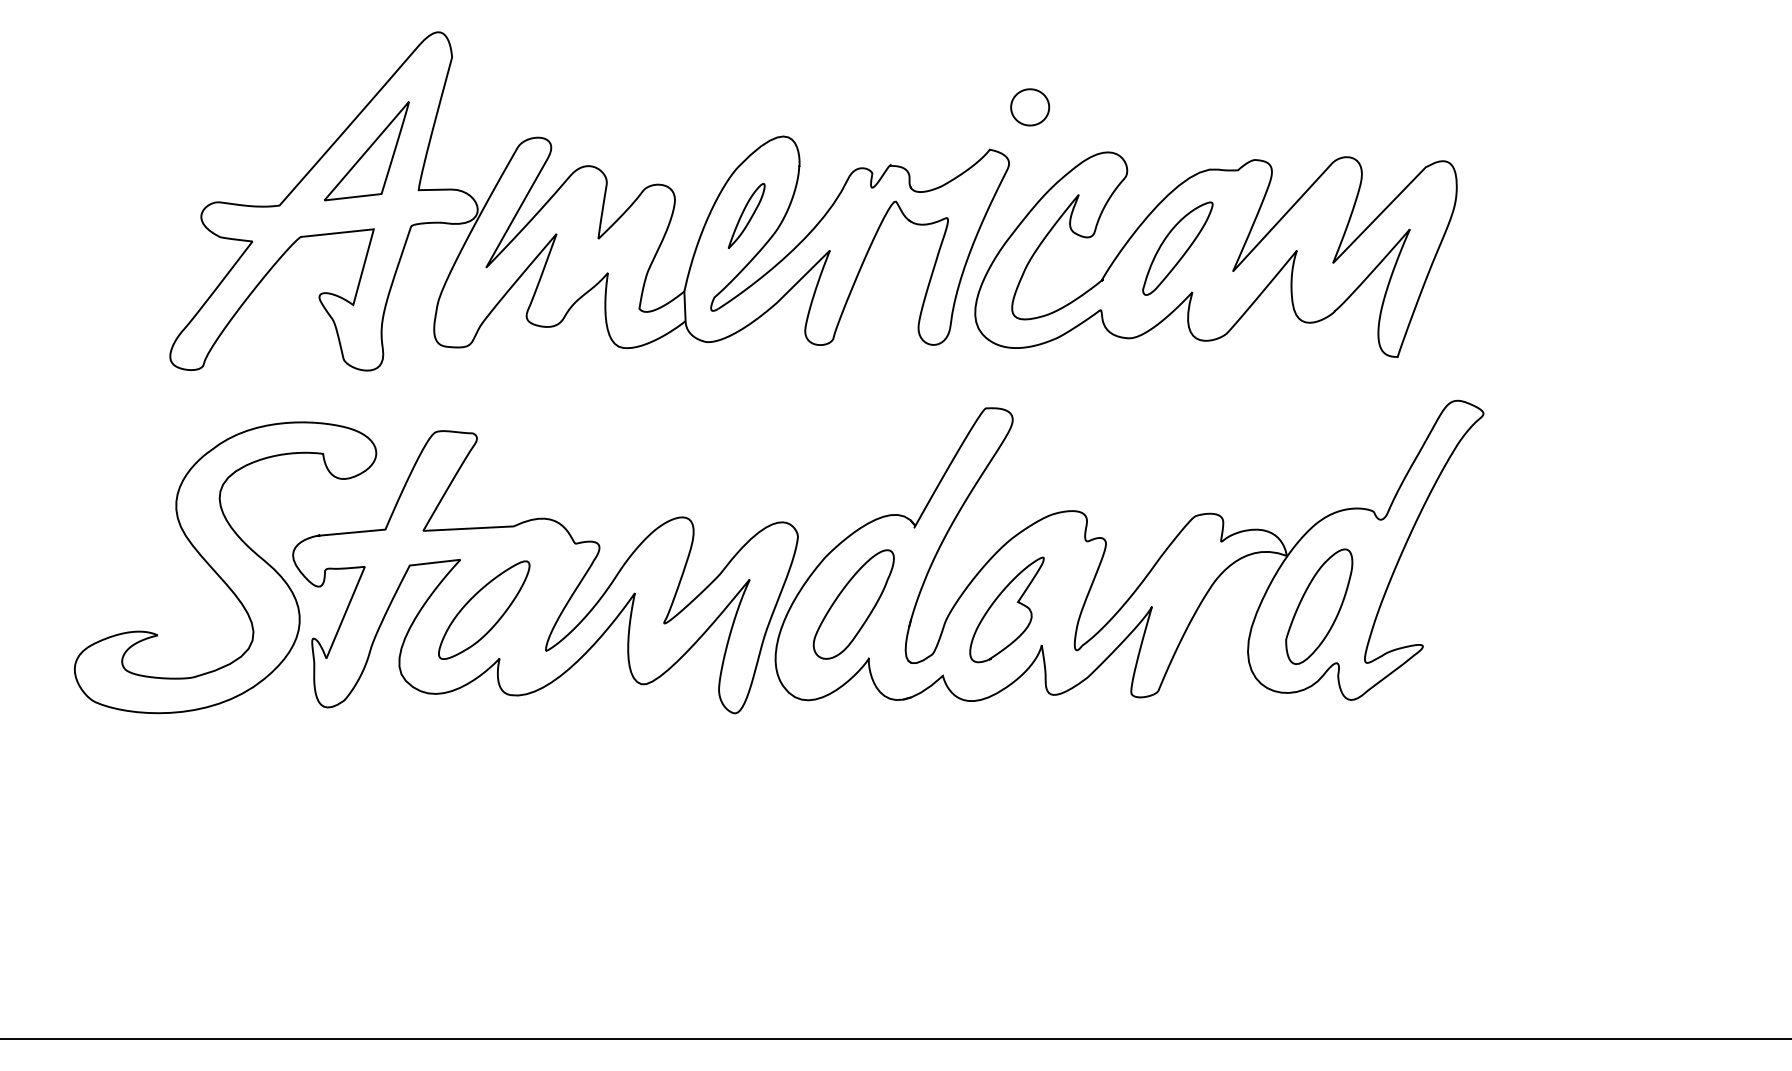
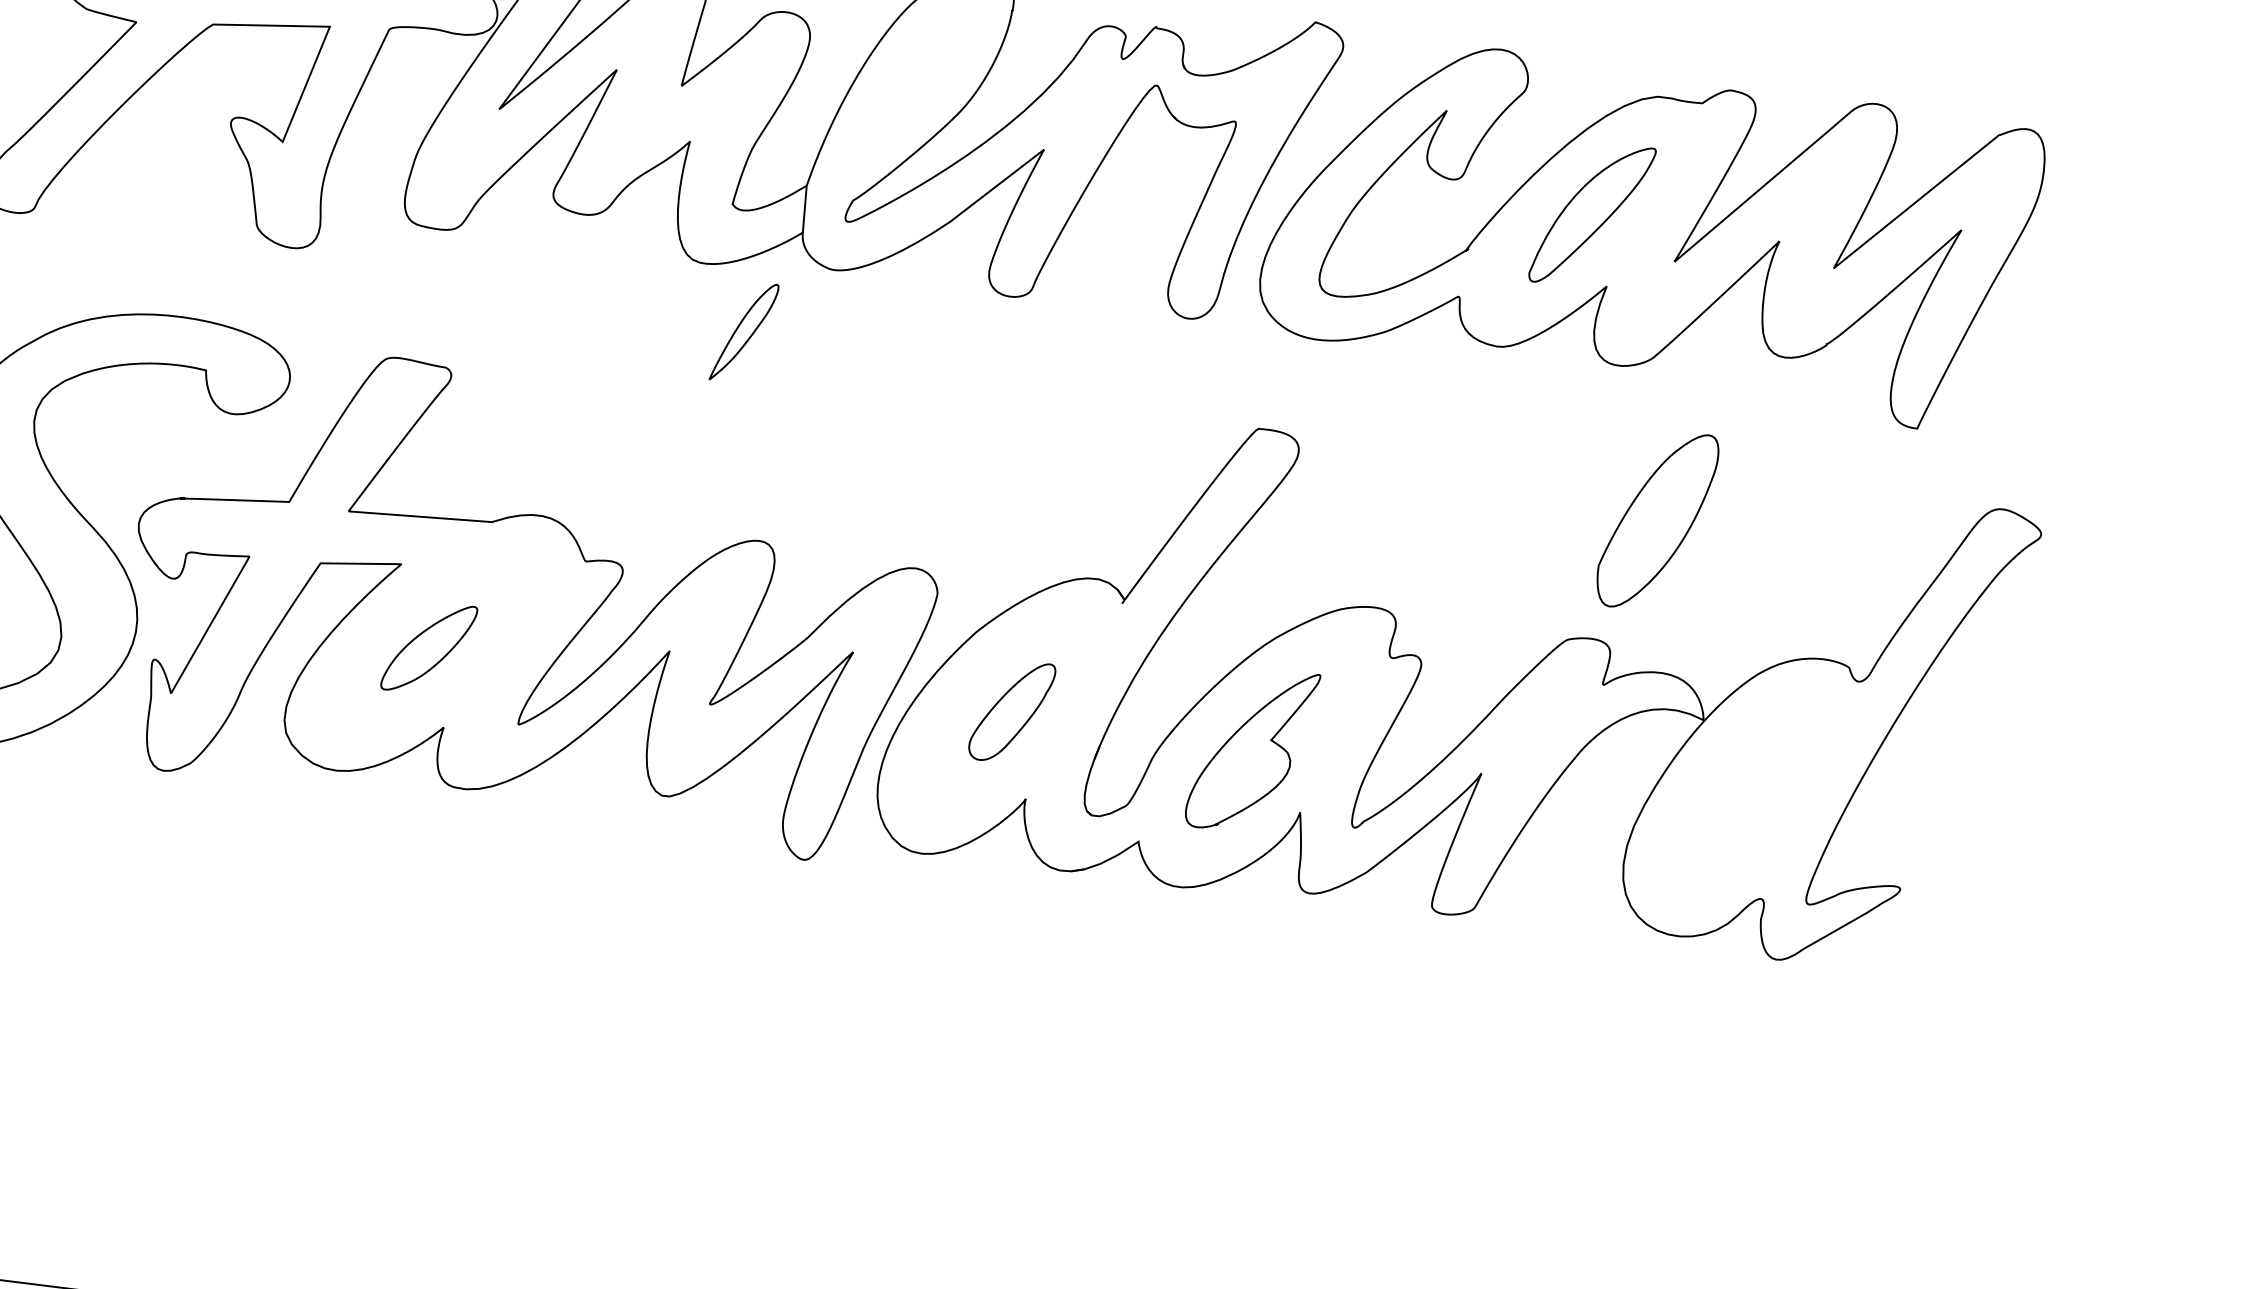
part: (746, 215) -> (744, 331), moved
part: (853, 604) -> (1011, 711), size x0.6
part: (1319, 606) -> (1657, 520), moved
part: (484, 609) -> (429, 647), size x0.6

